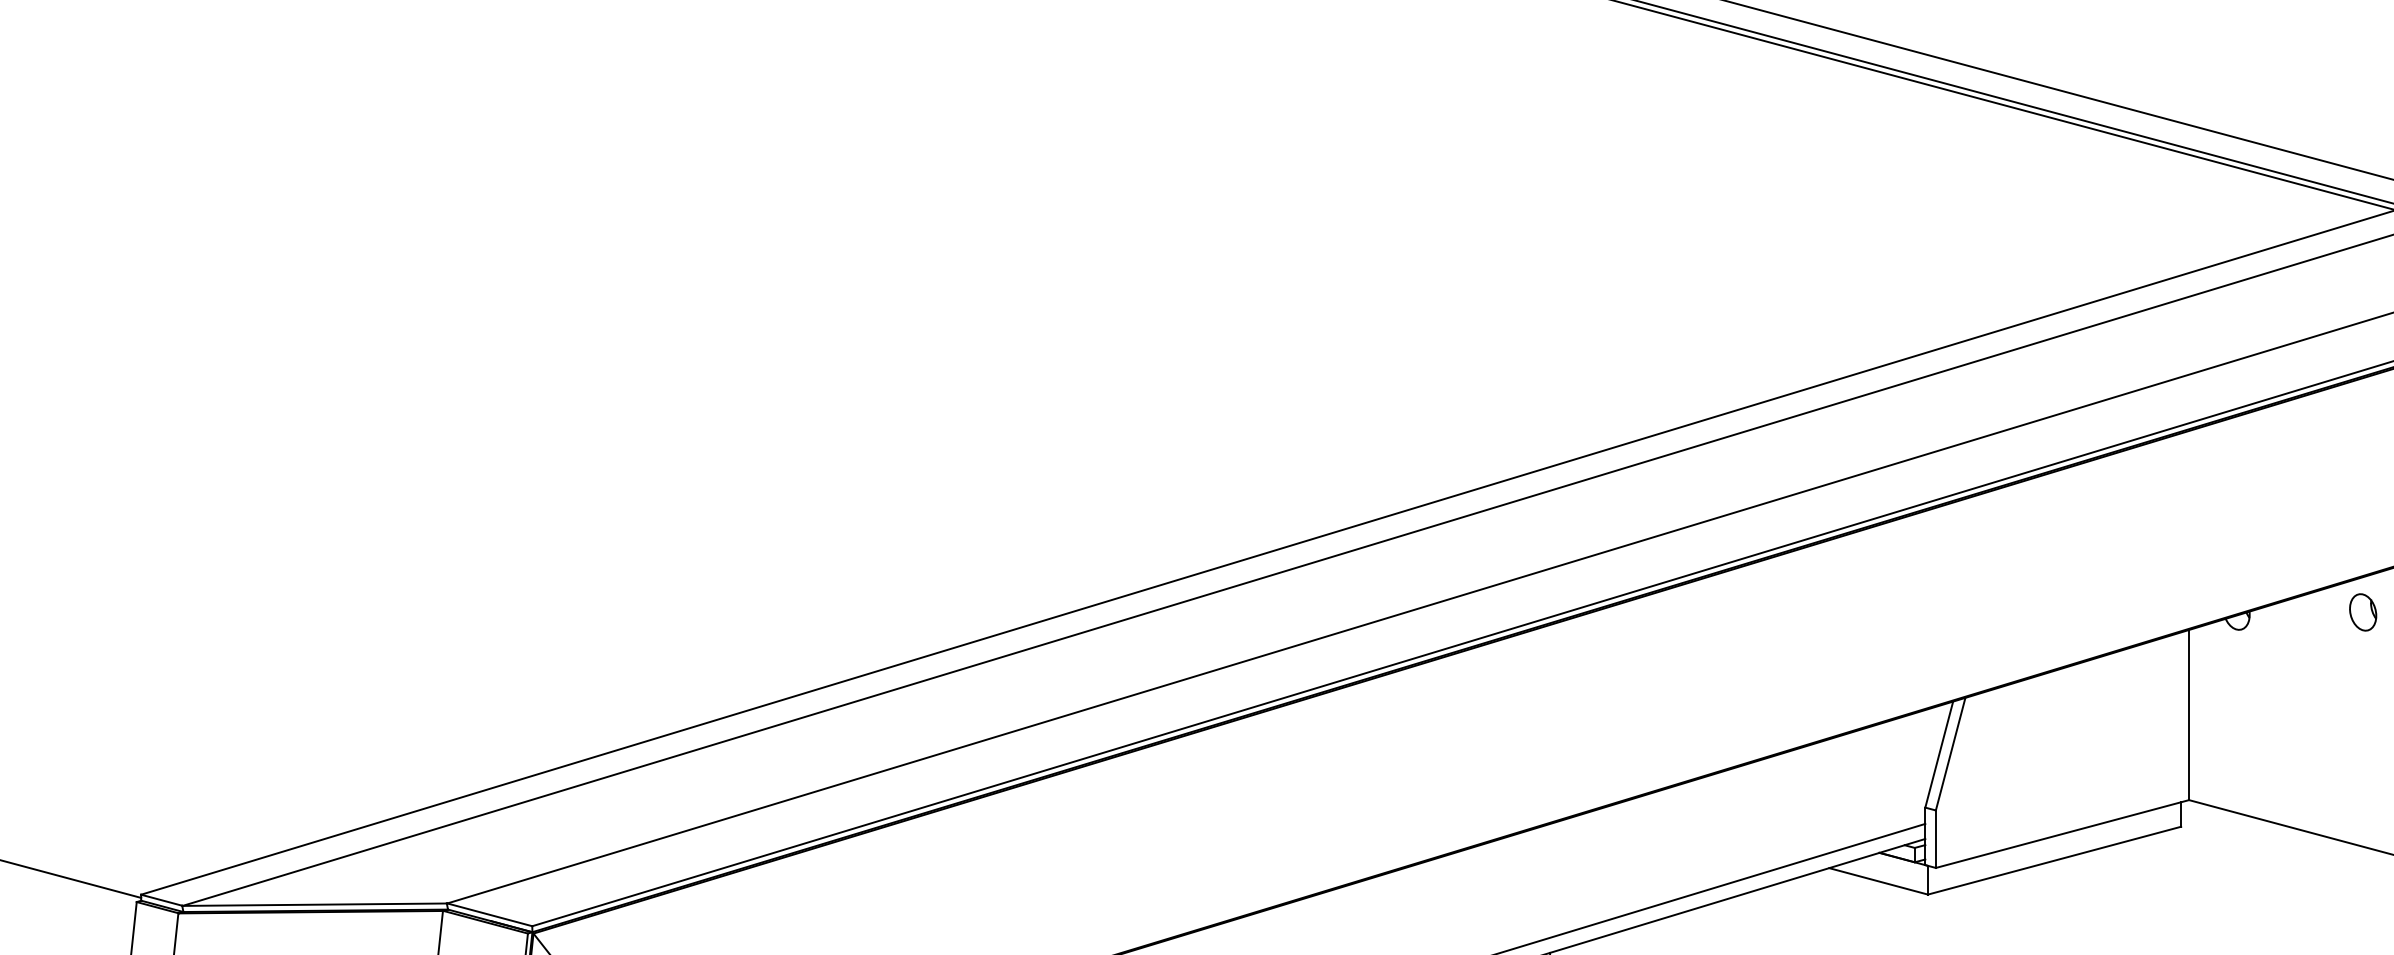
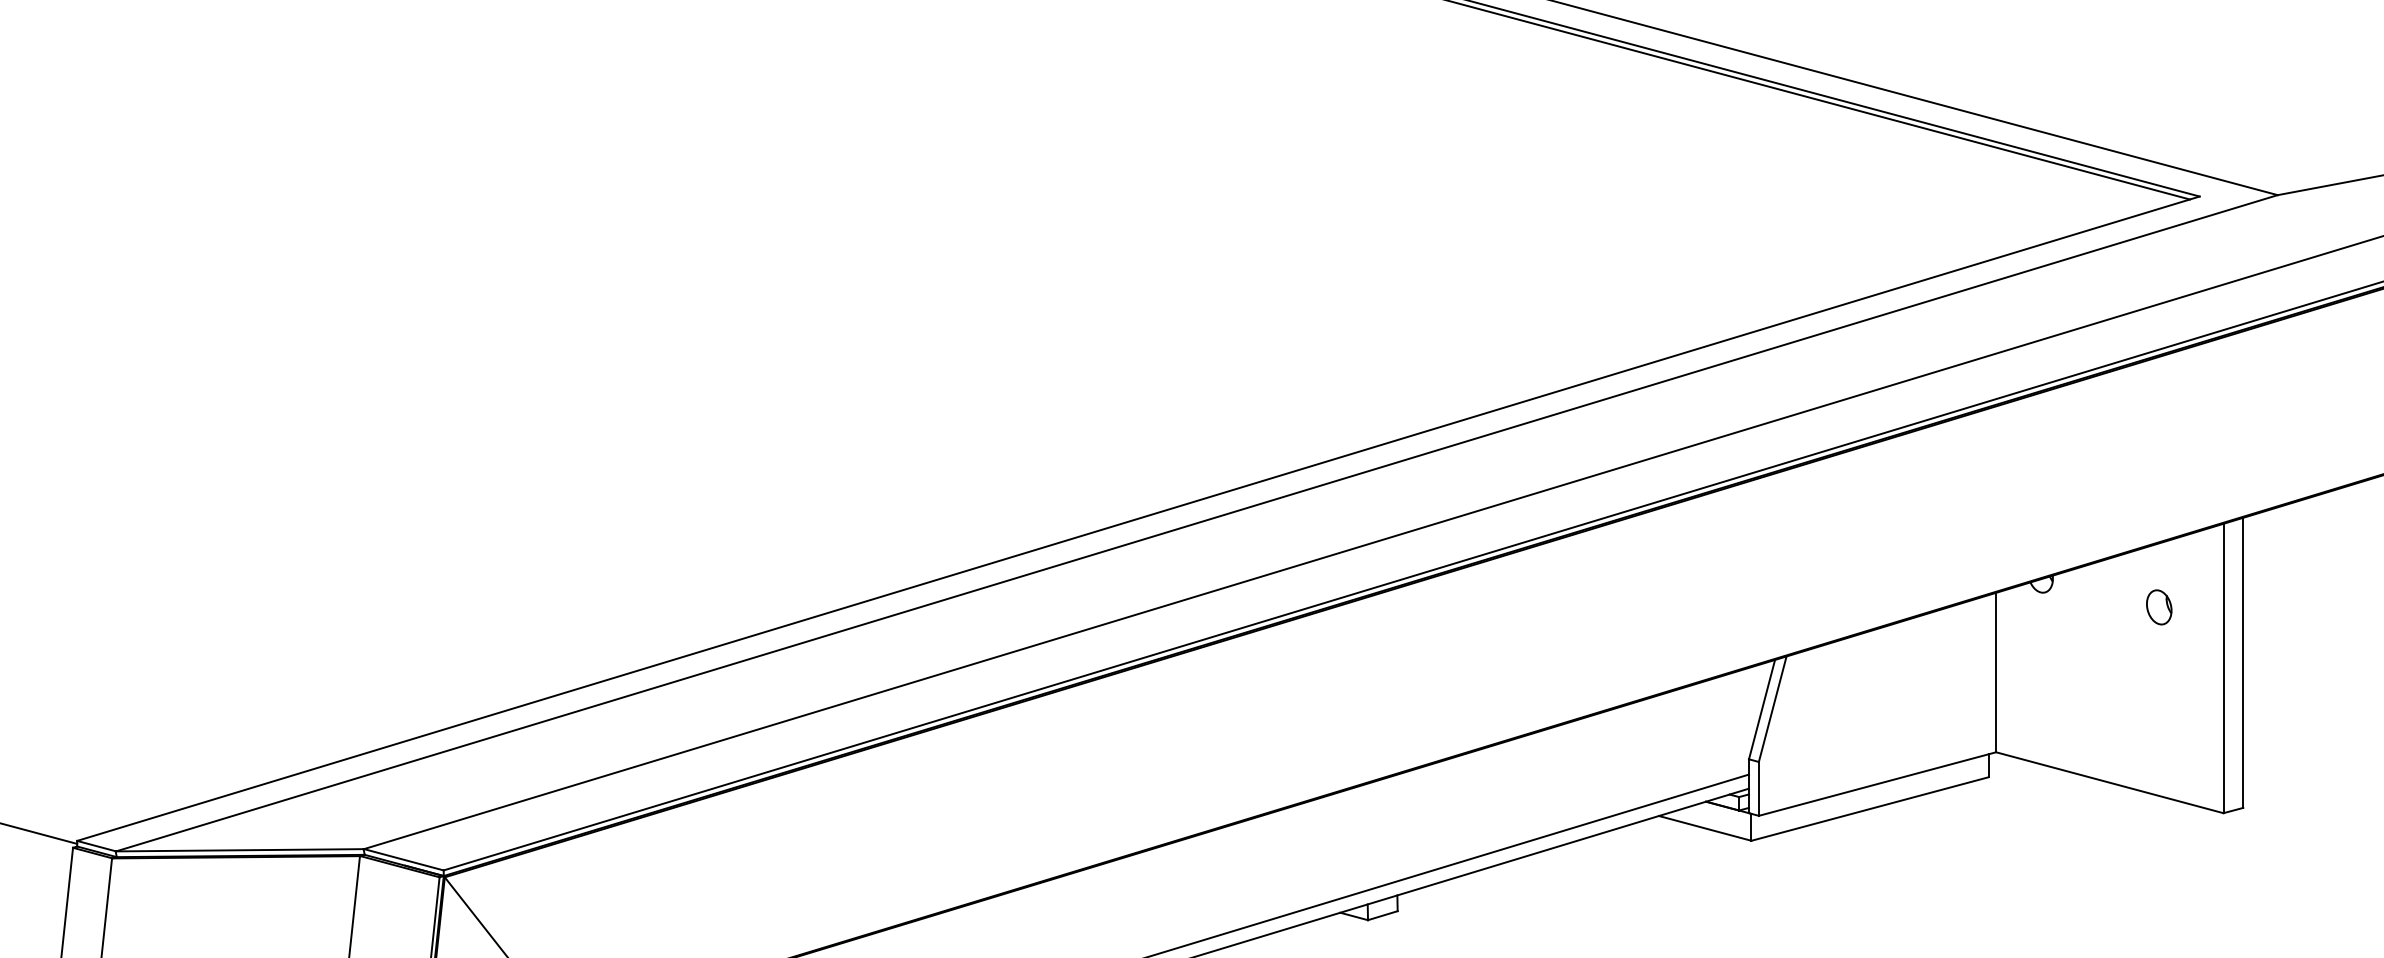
part: (2363, 612) -> (2159, 607), moved

